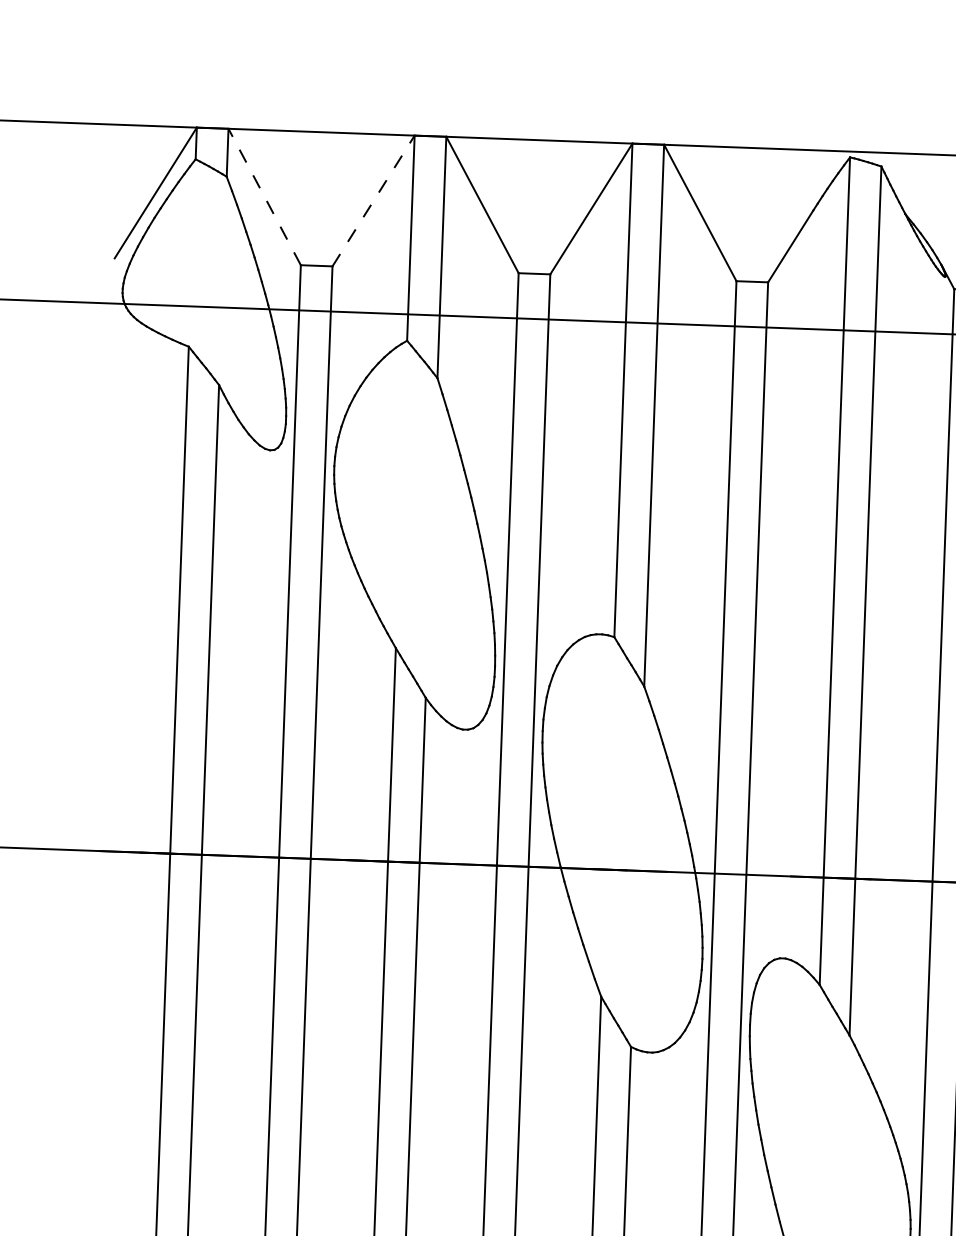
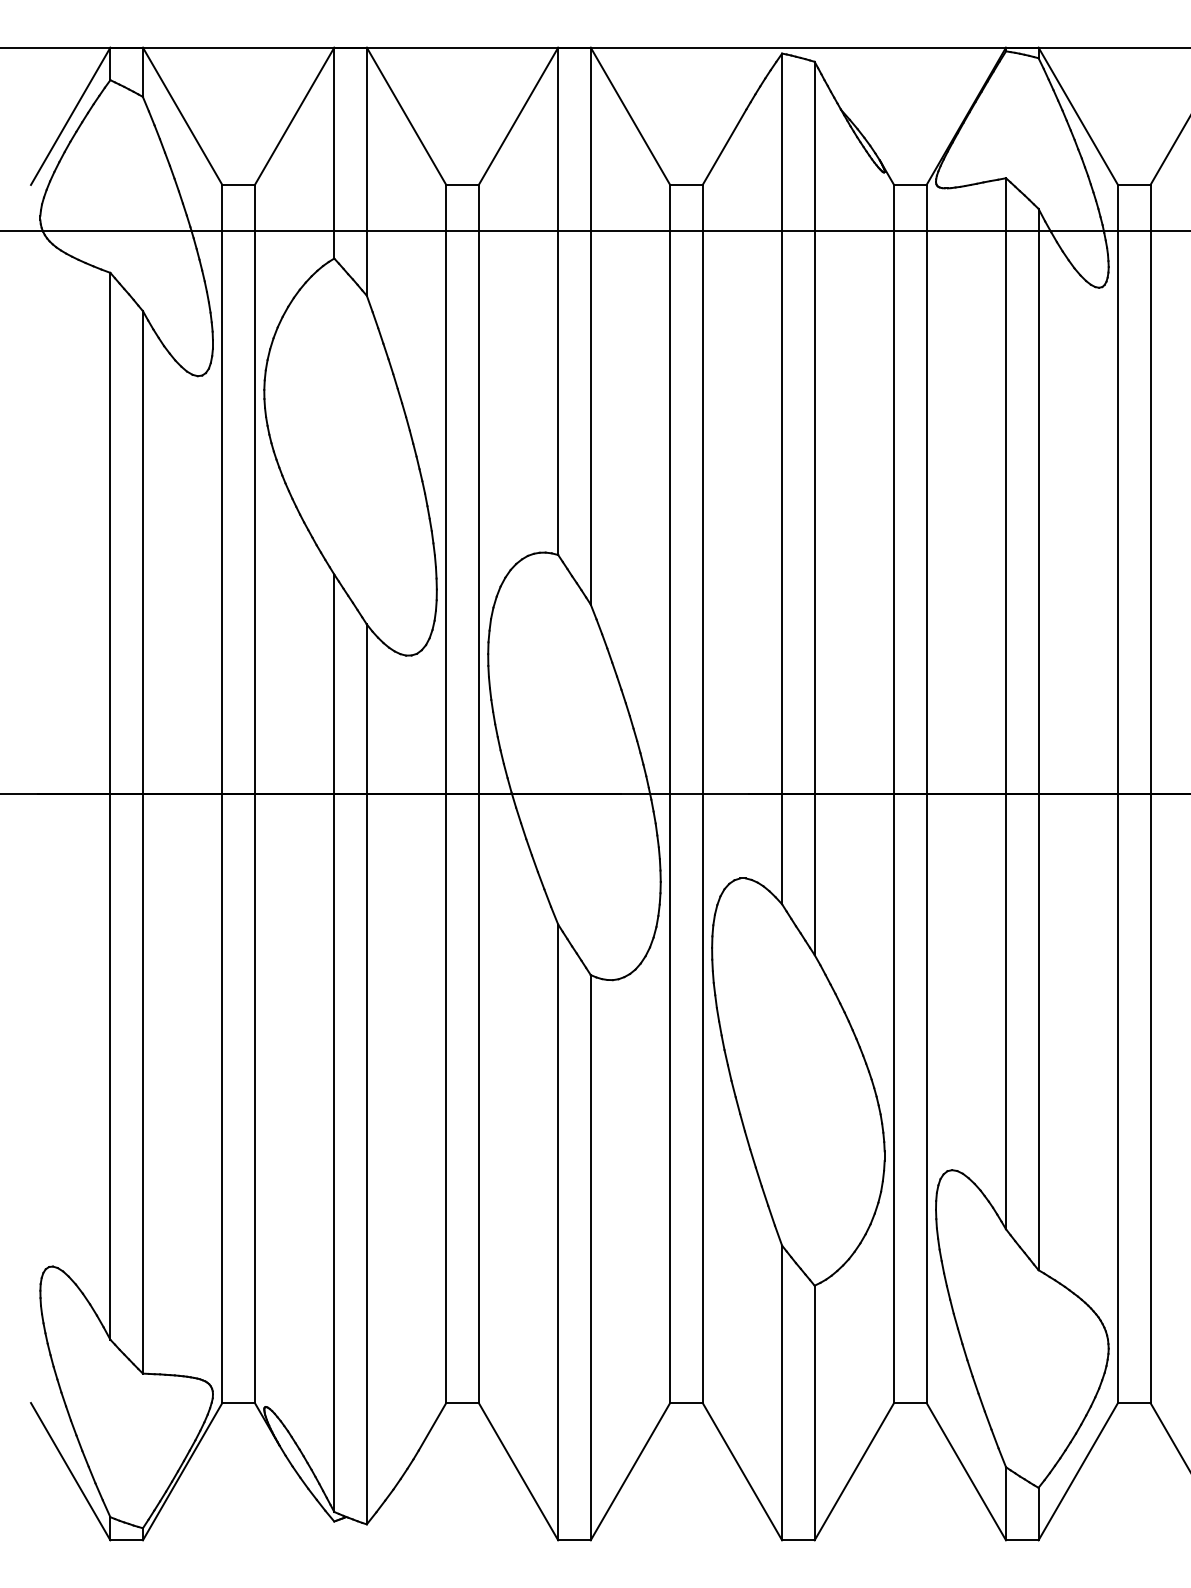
line: (264, 196) -> (182, 115), dashed -> solid
line: (373, 200) -> (294, 115), dashed -> solid

